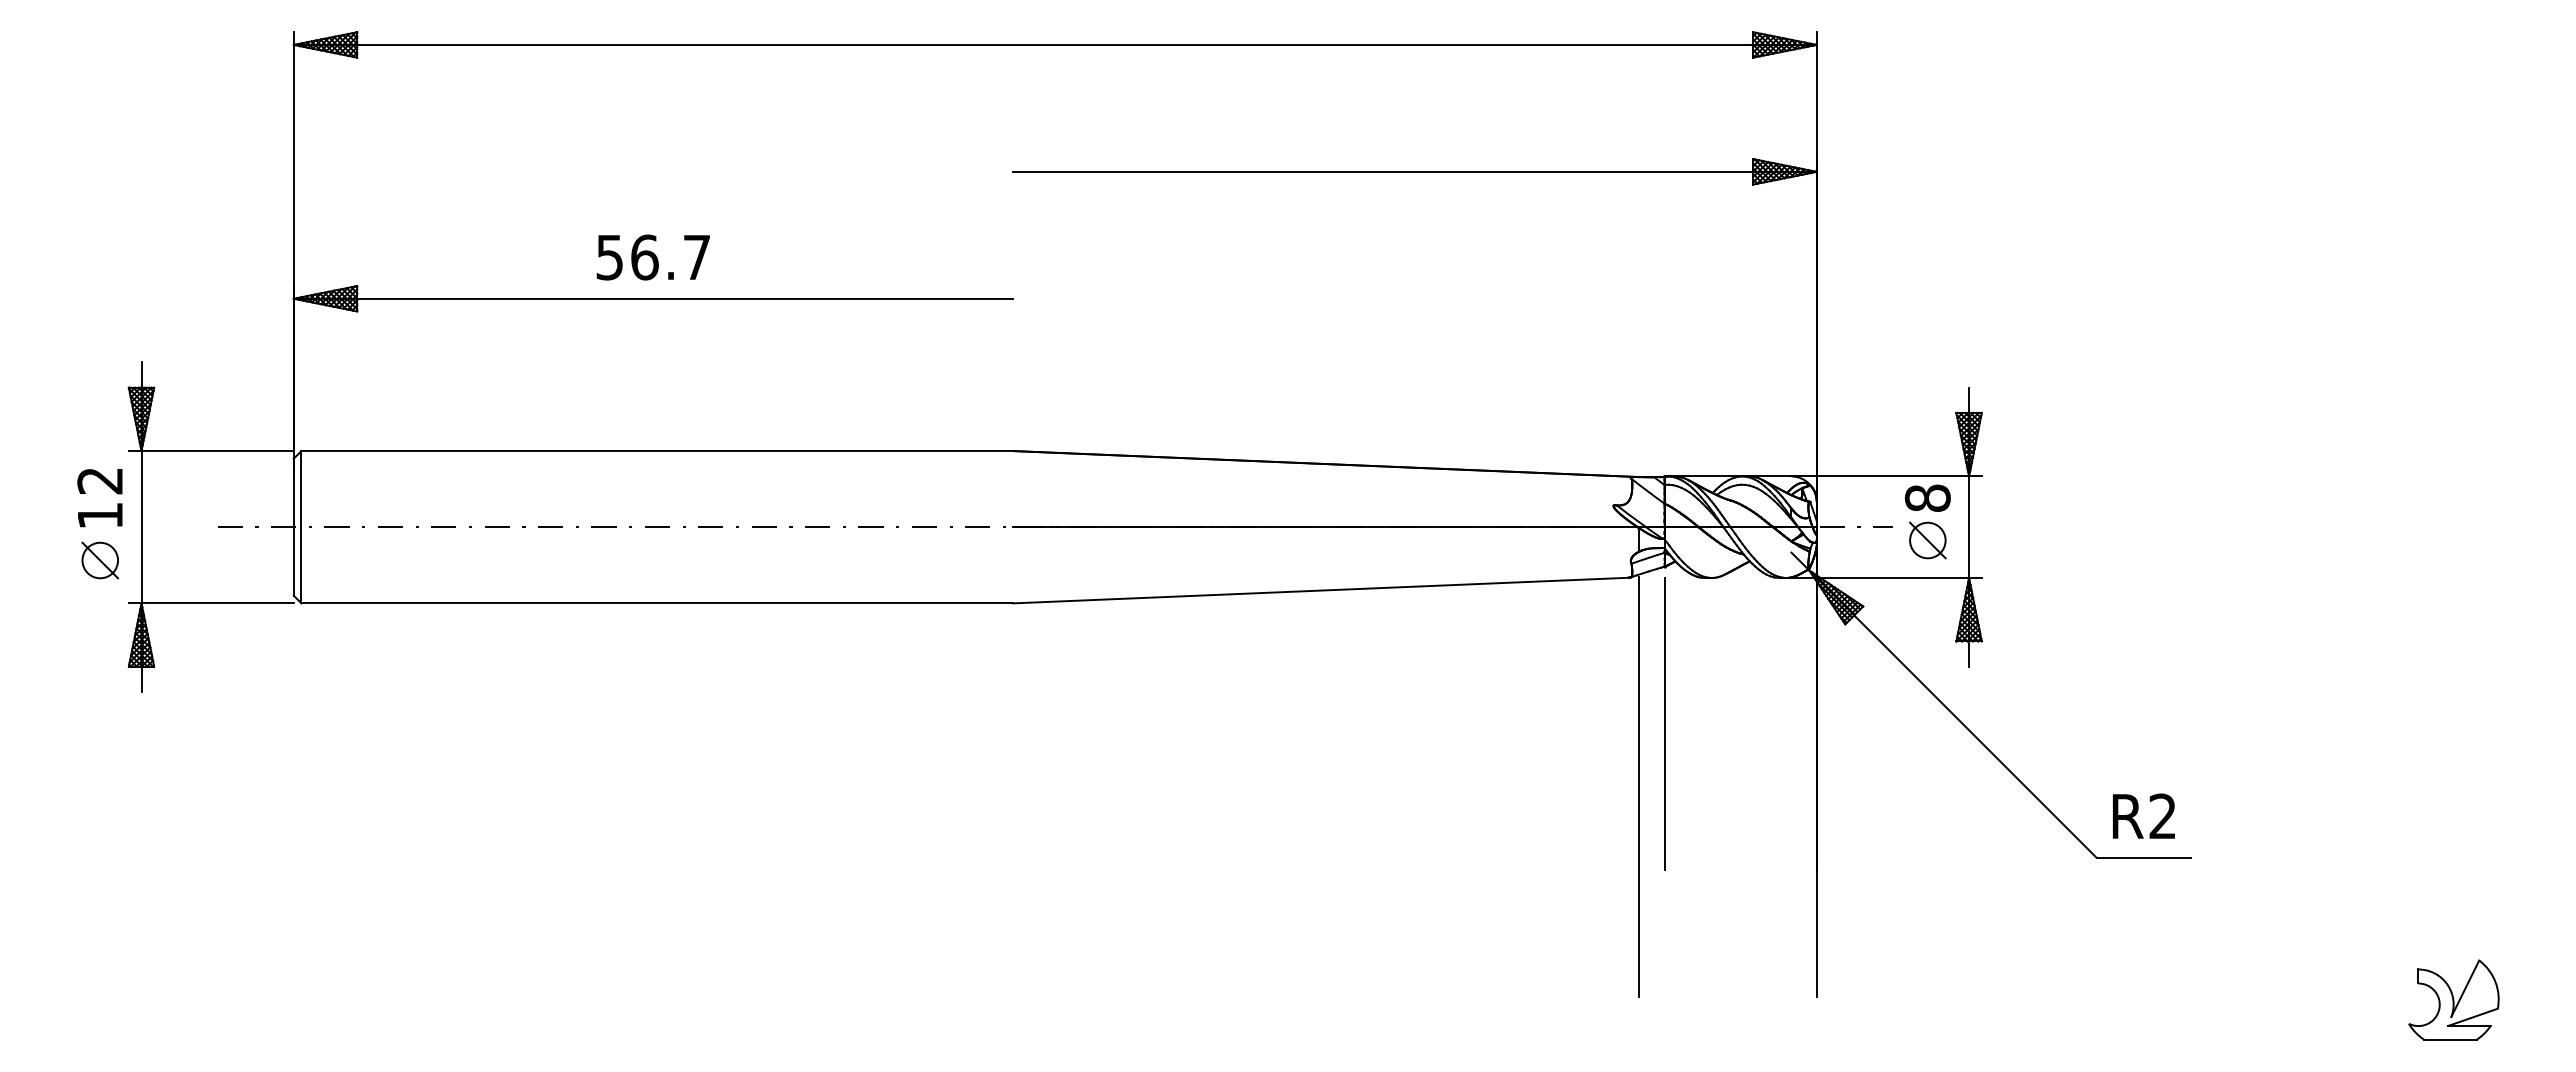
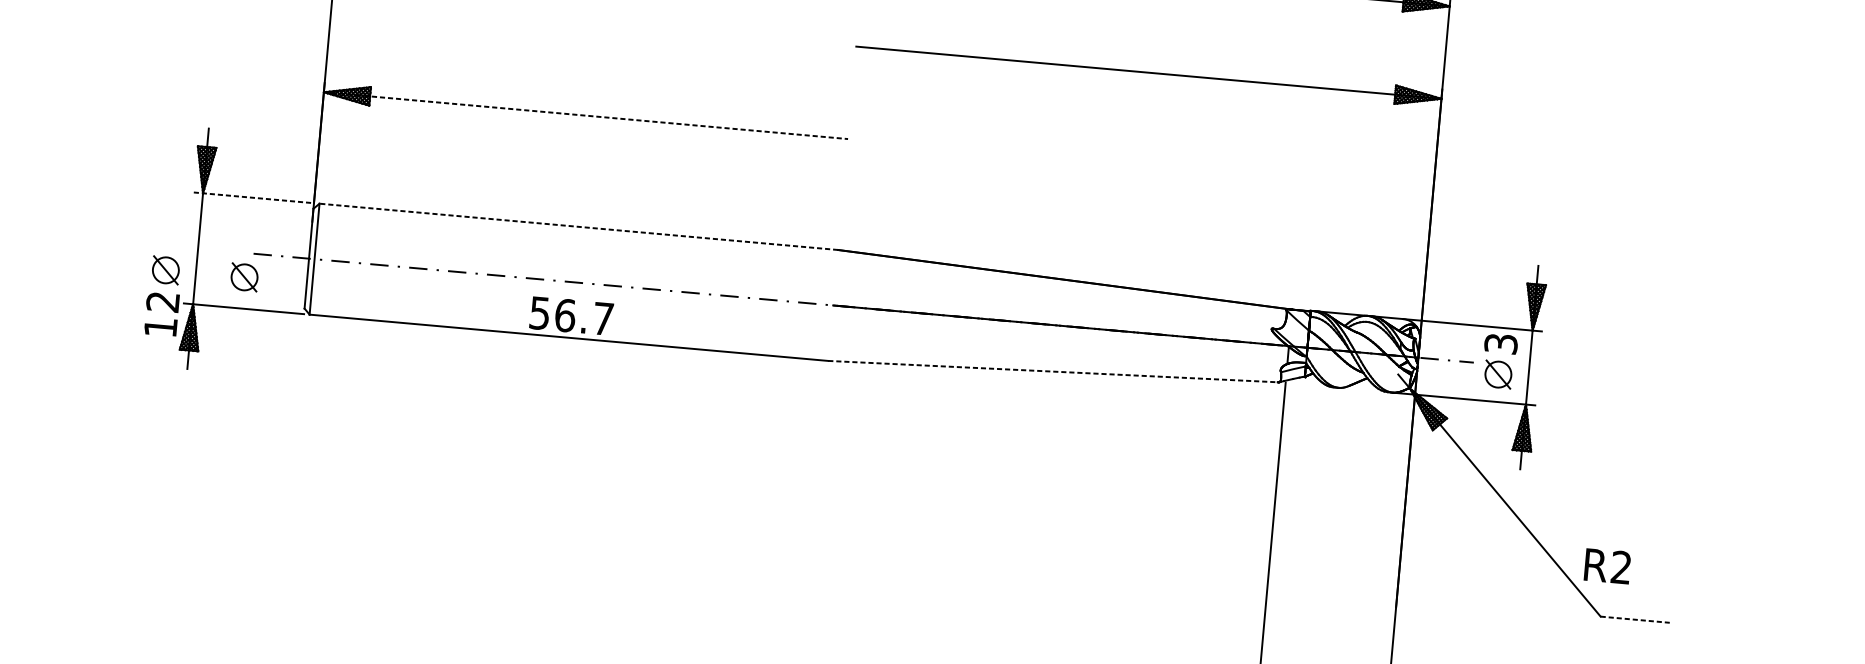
text: (652, 257) -> (570, 316), moved
line: (653, 298) -> (585, 115), solid -> dashed
line: (211, 451) -> (254, 198), solid -> dashed
line: (657, 451) -> (578, 227), solid -> dashed
text: (1927, 497) -> (1500, 343), 8 -> 3
text: (99, 498) -> (161, 314), moved
part: (208, 560) -> (244, 277), added
line: (1320, 590) -> (1052, 371), solid -> dashed
line: (1664, 723) -> (1294, 490), removed
text: (2143, 815) -> (1607, 565), moved
line: (2144, 857) -> (1635, 619), solid -> dashed

